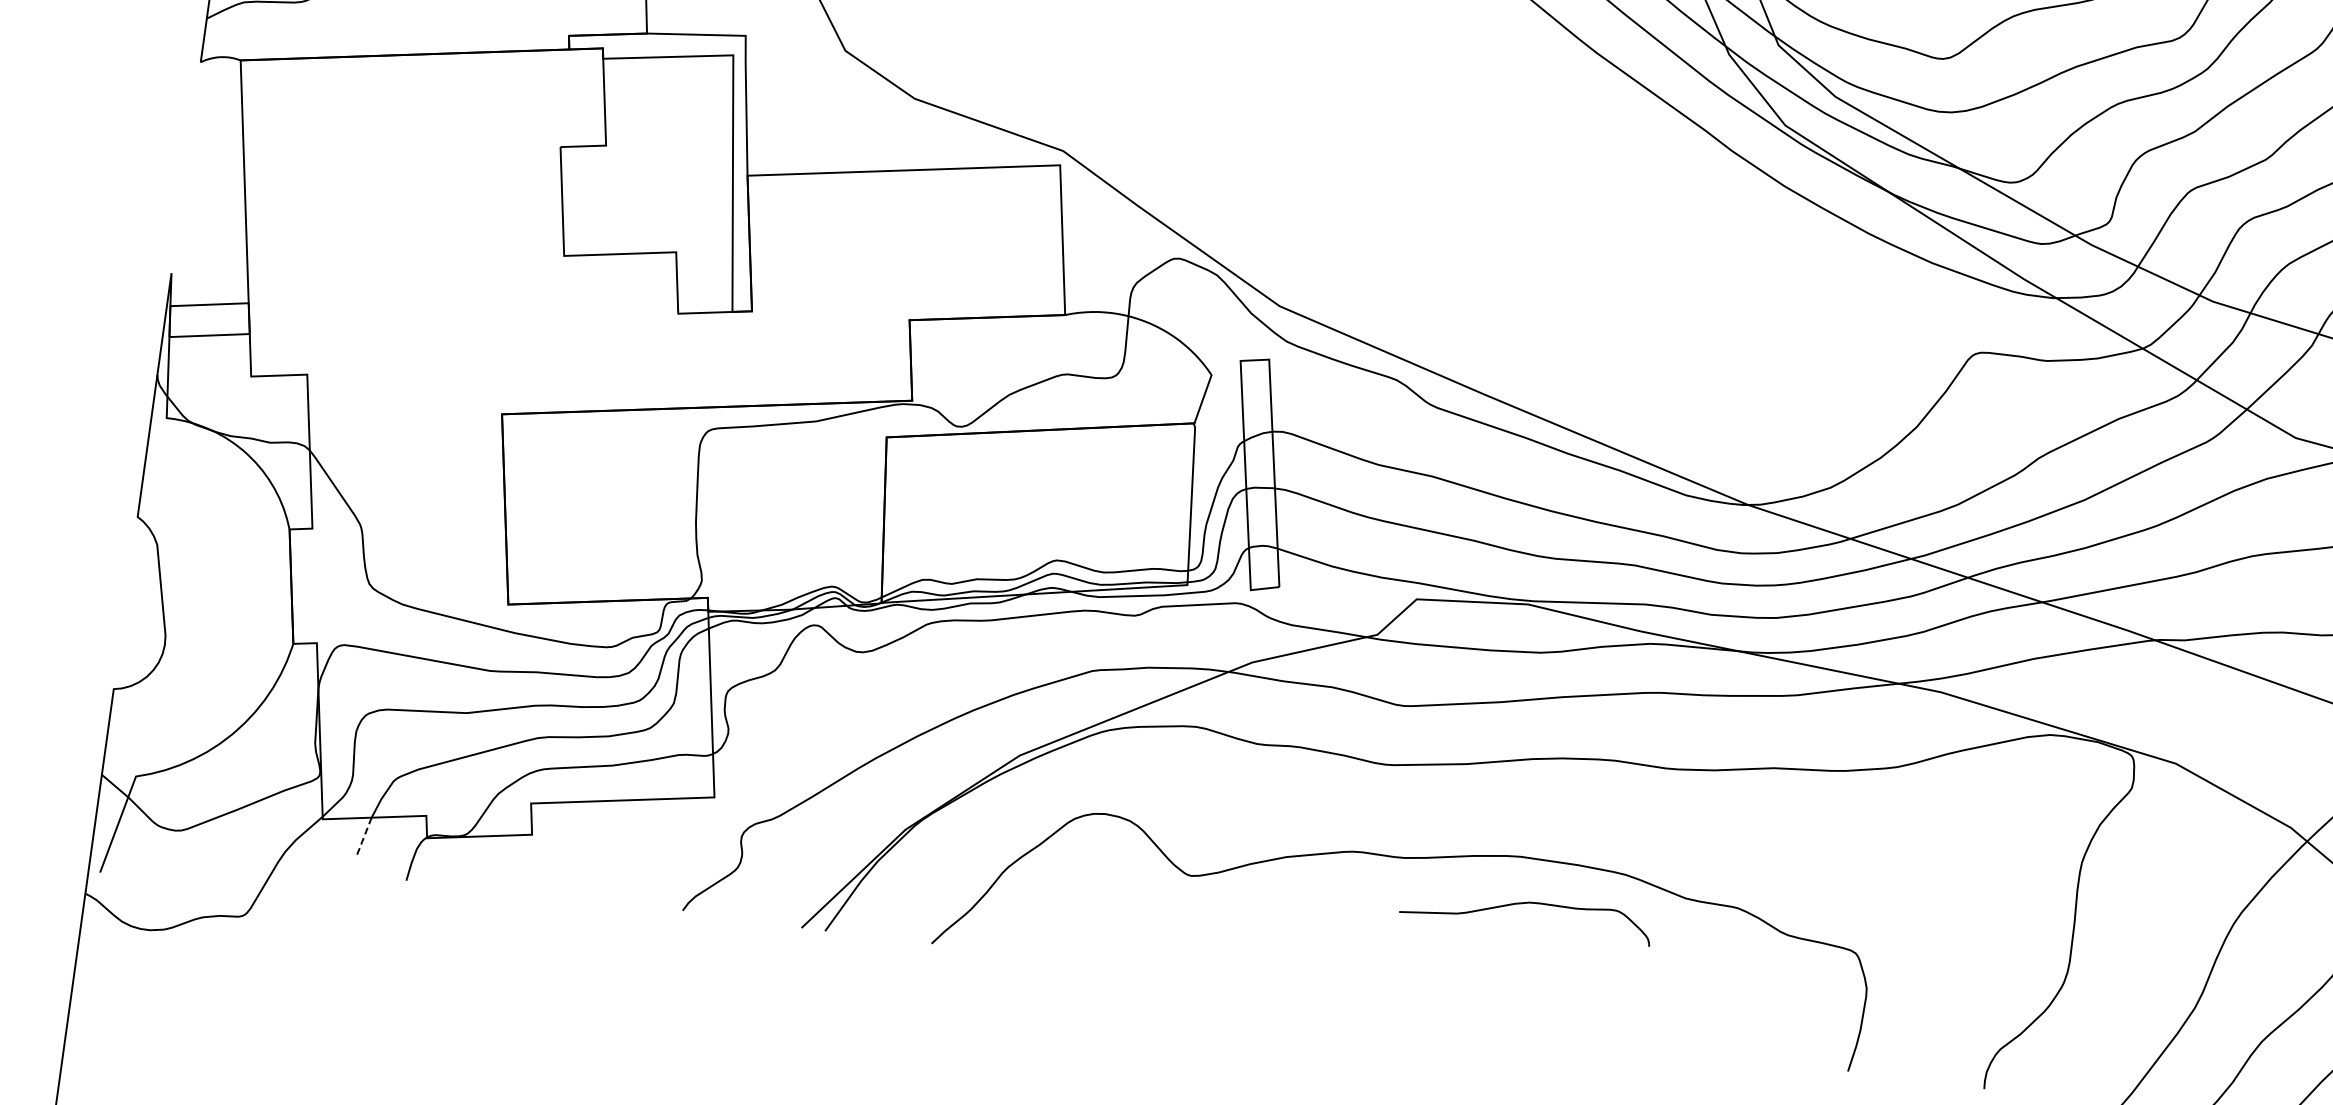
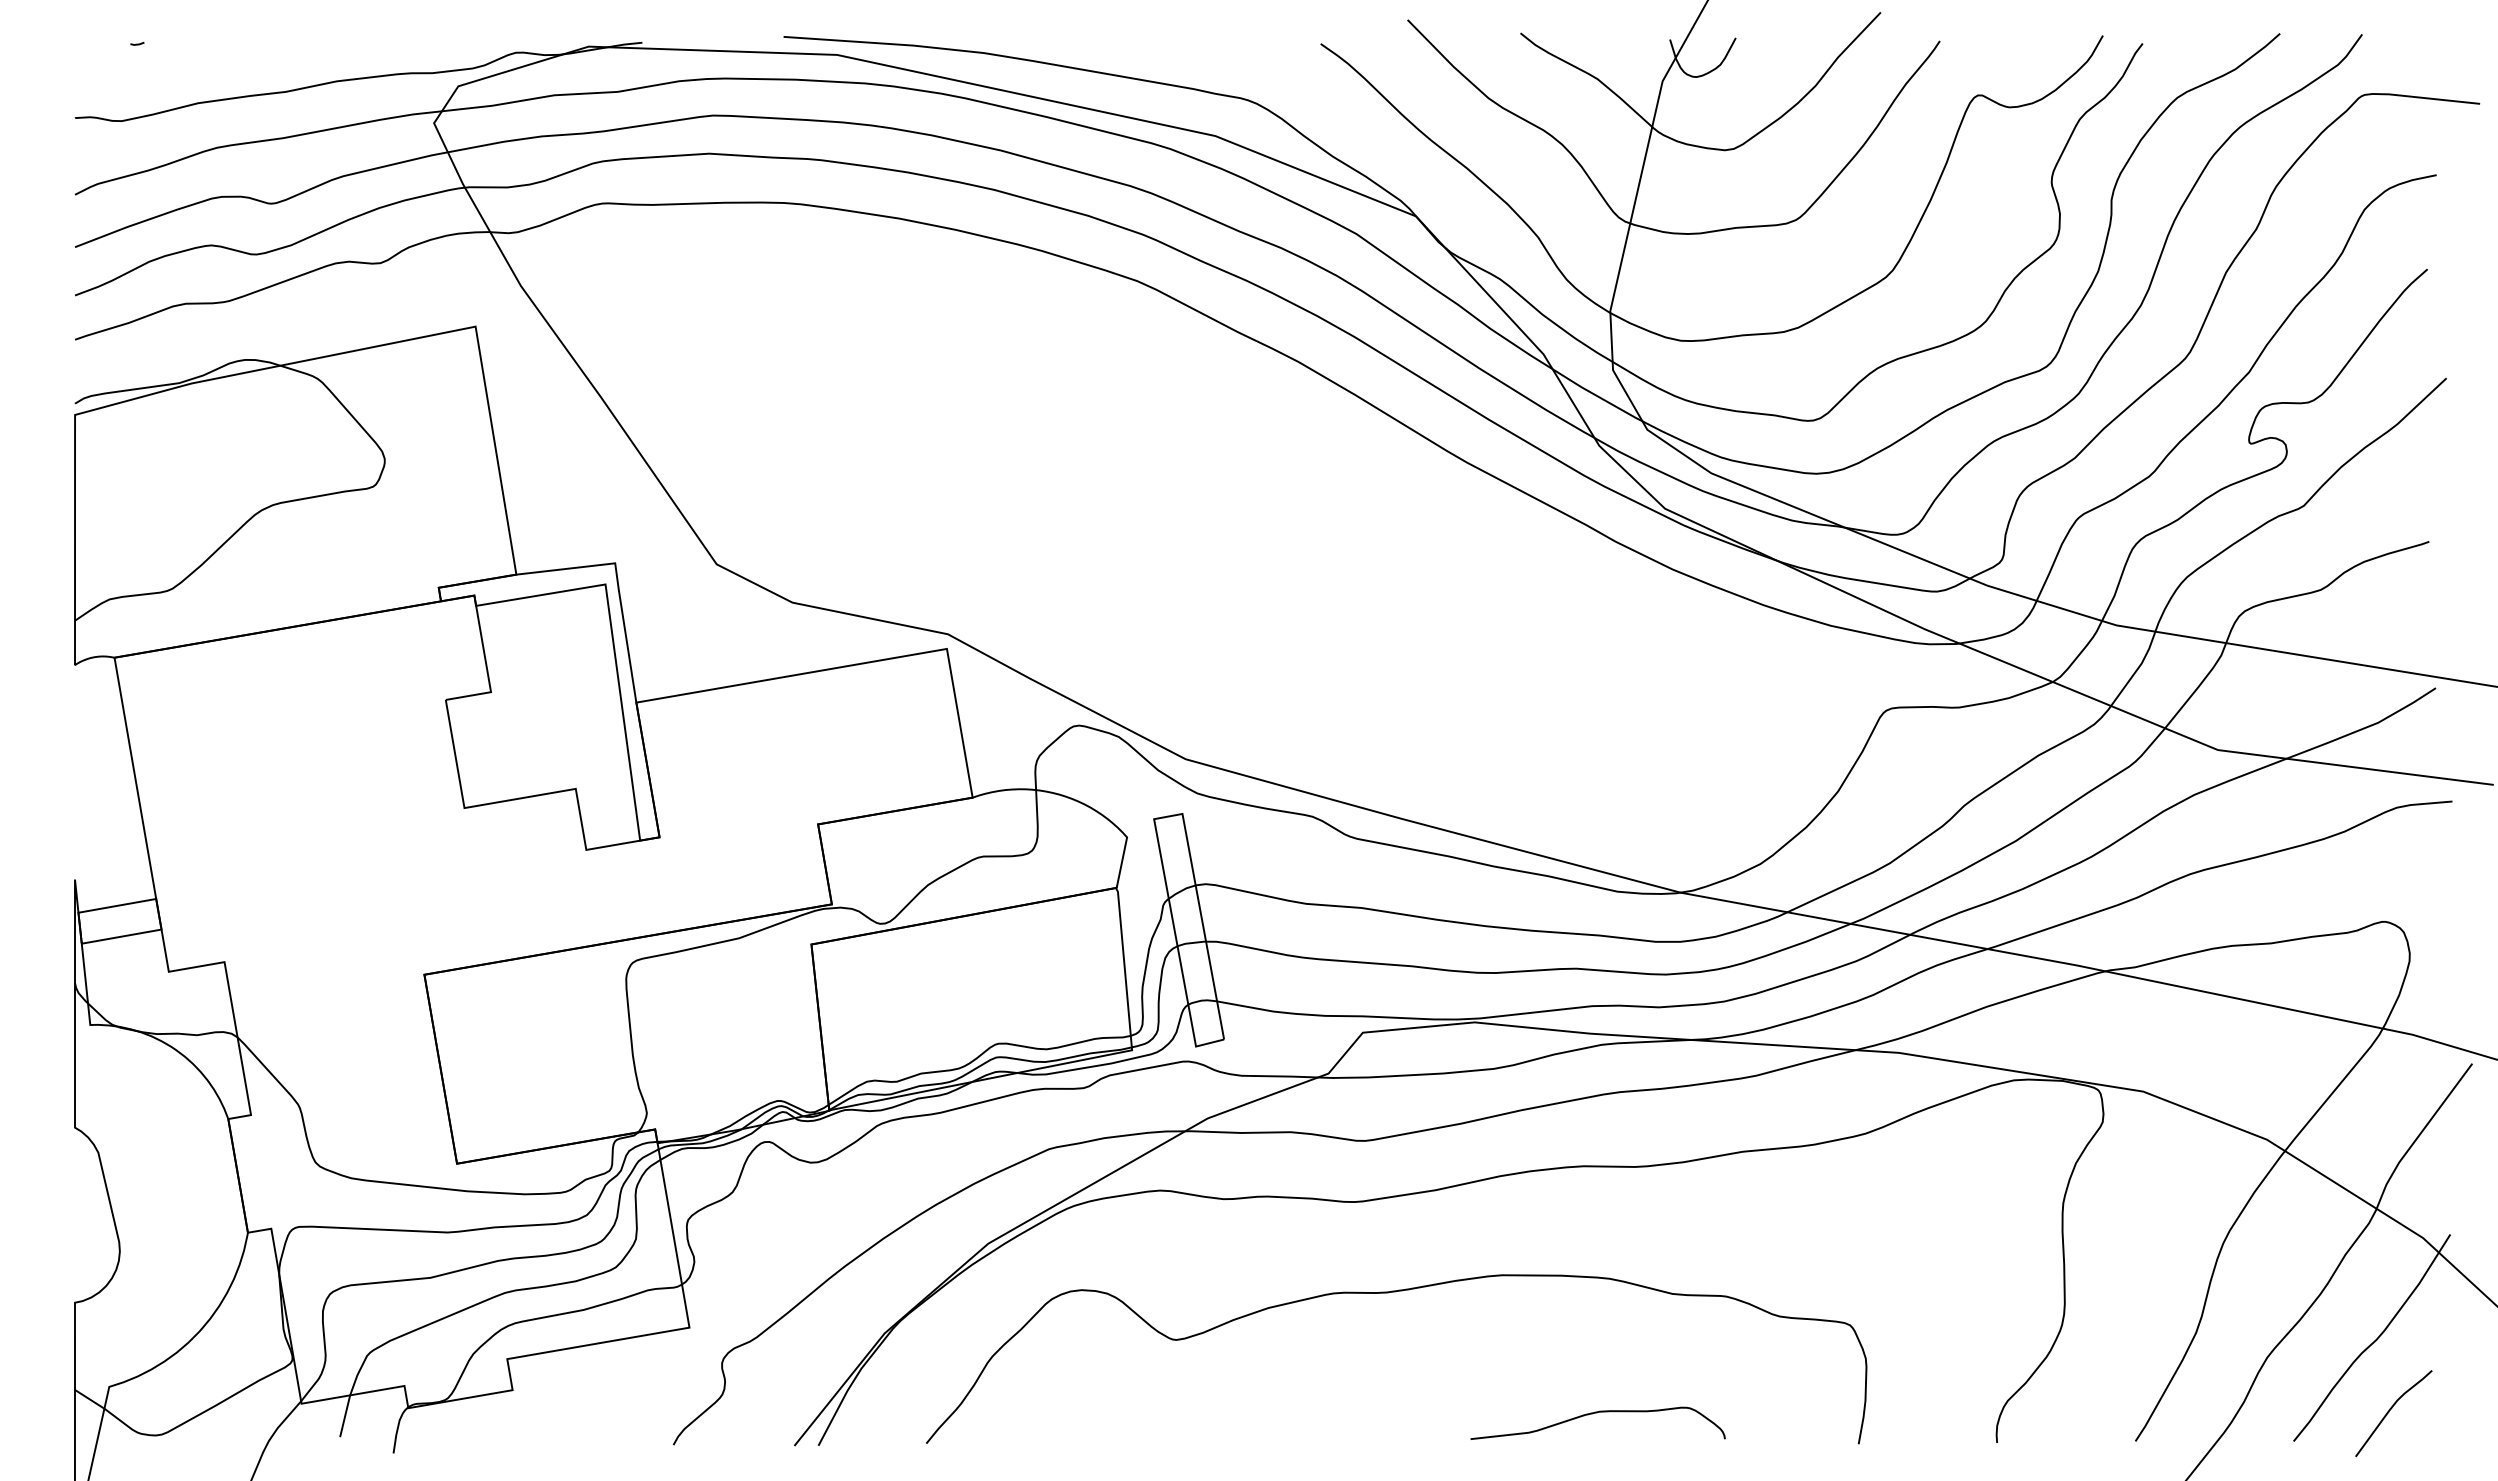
line: (364, 837) -> (345, 1416), dashed -> solid
curve: (1527, 904) -> (1597, 1413), moved

